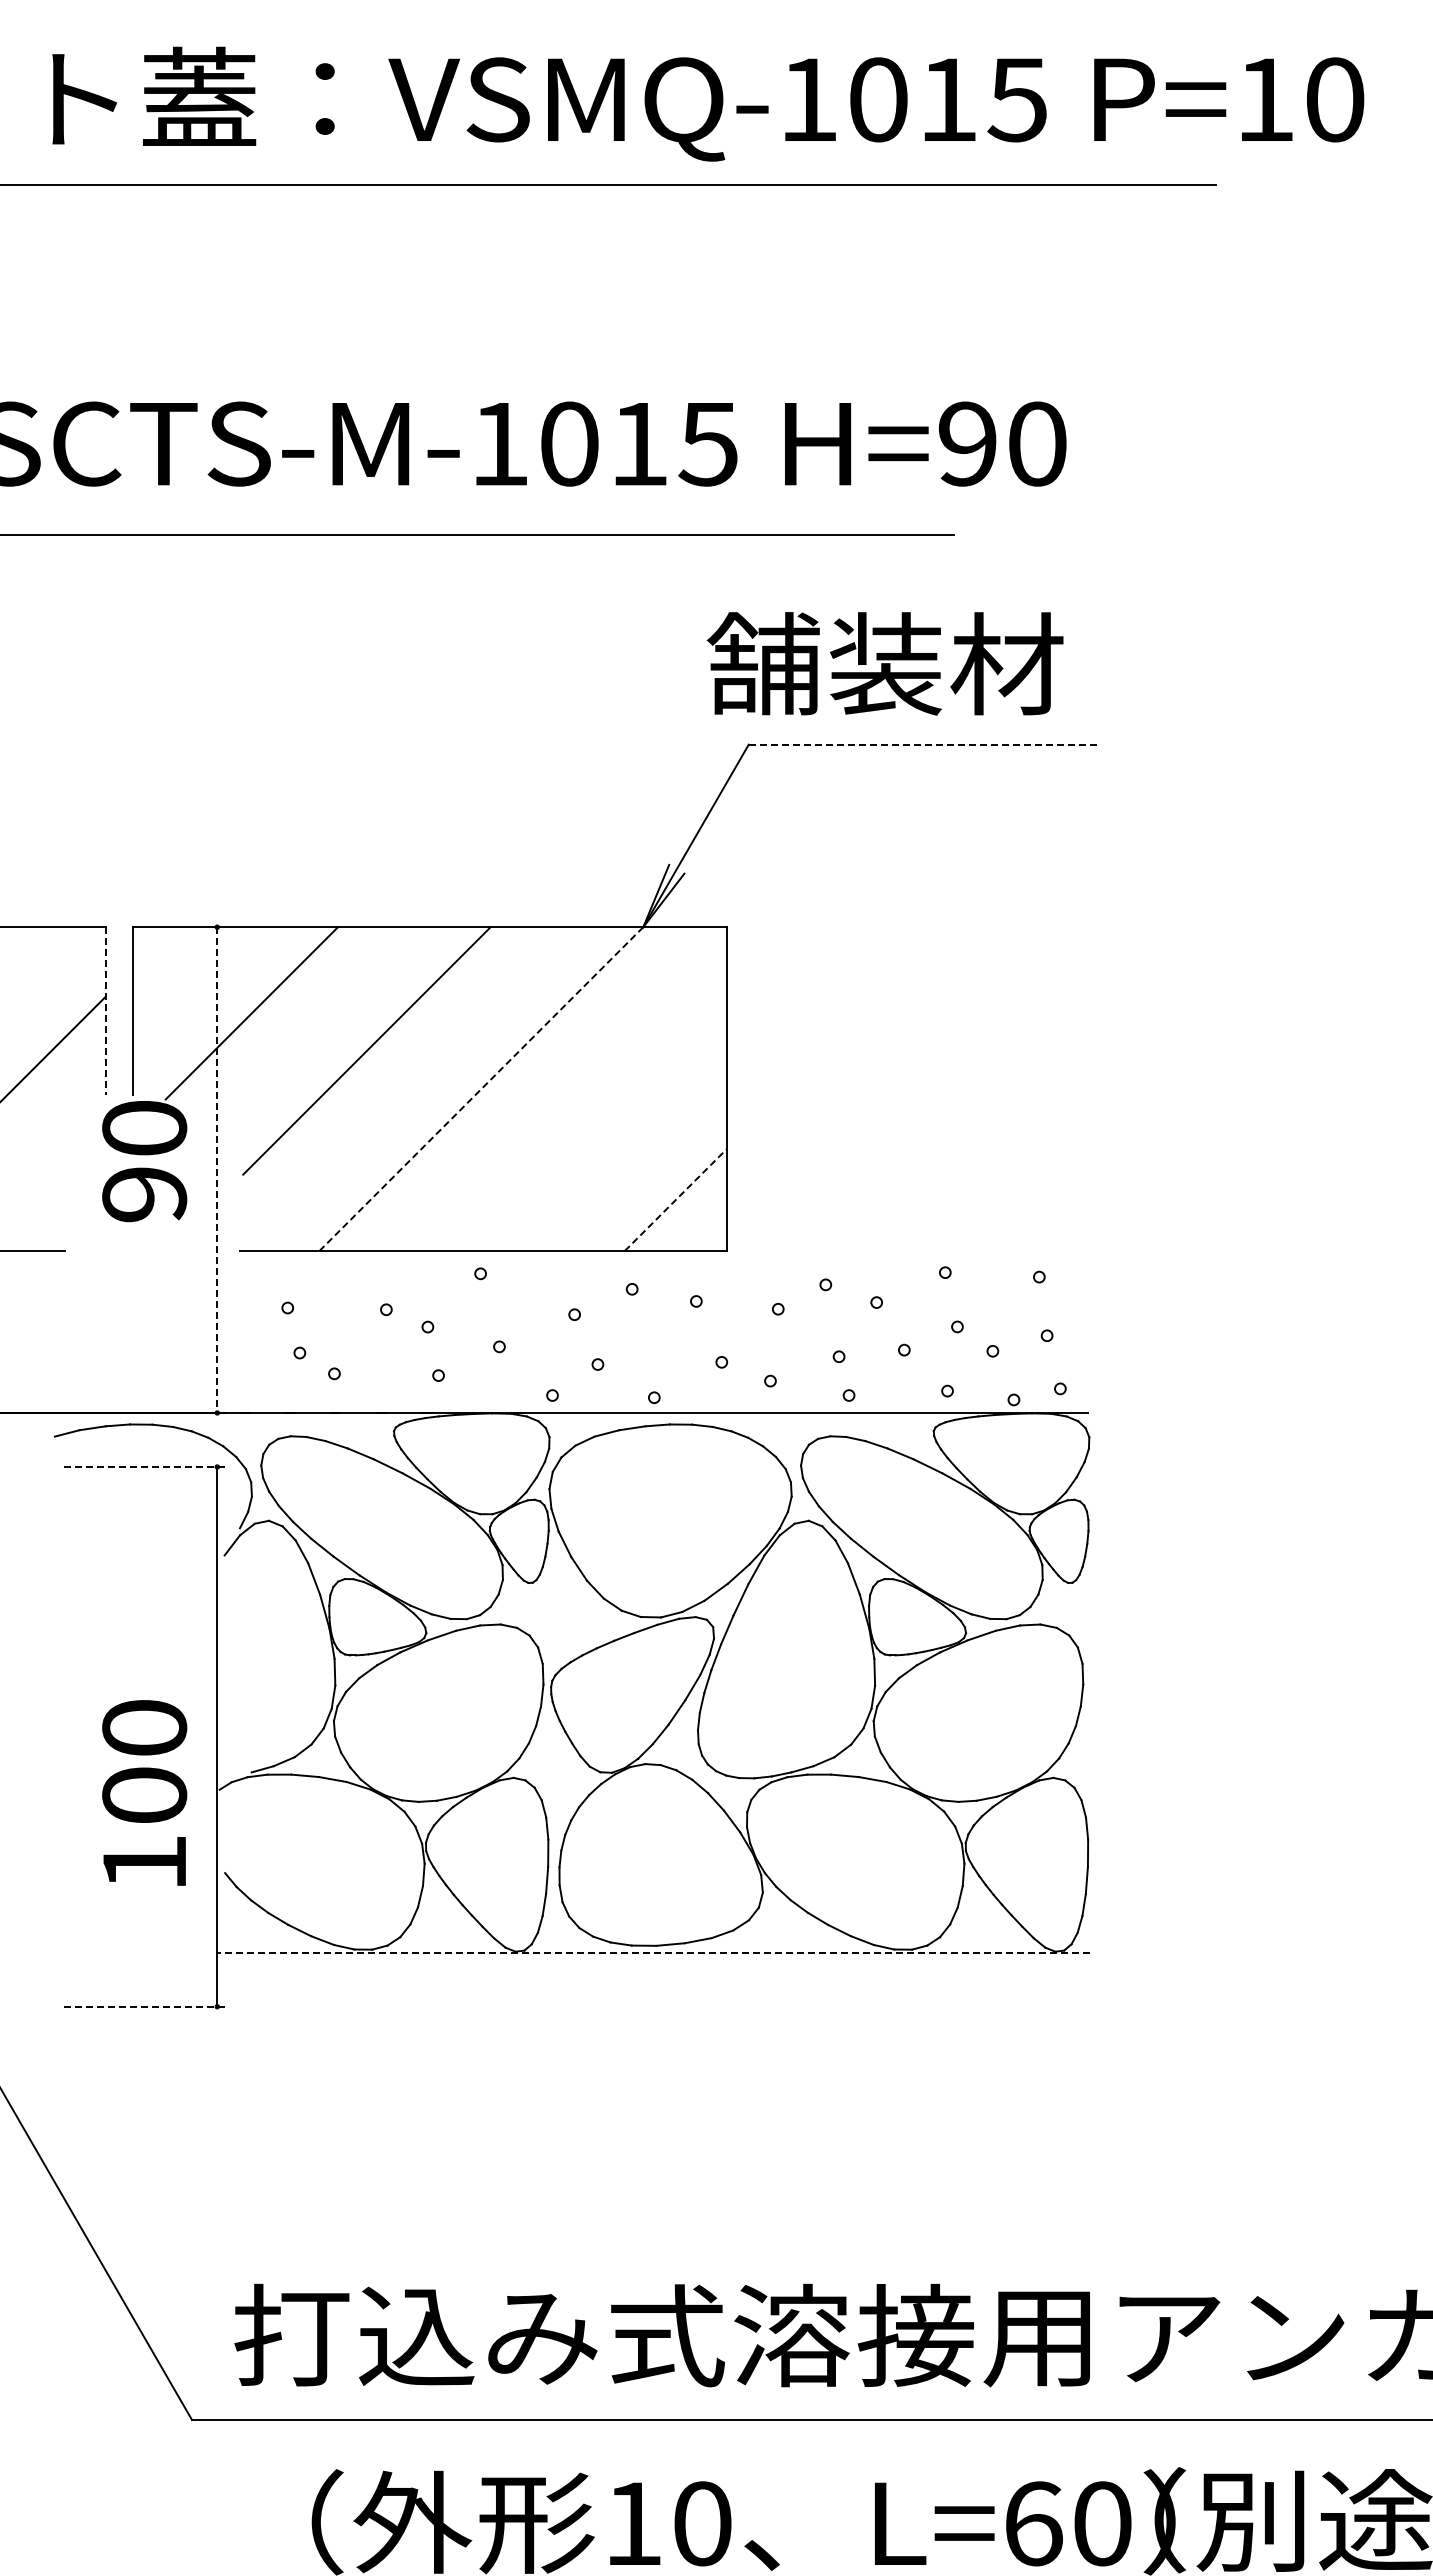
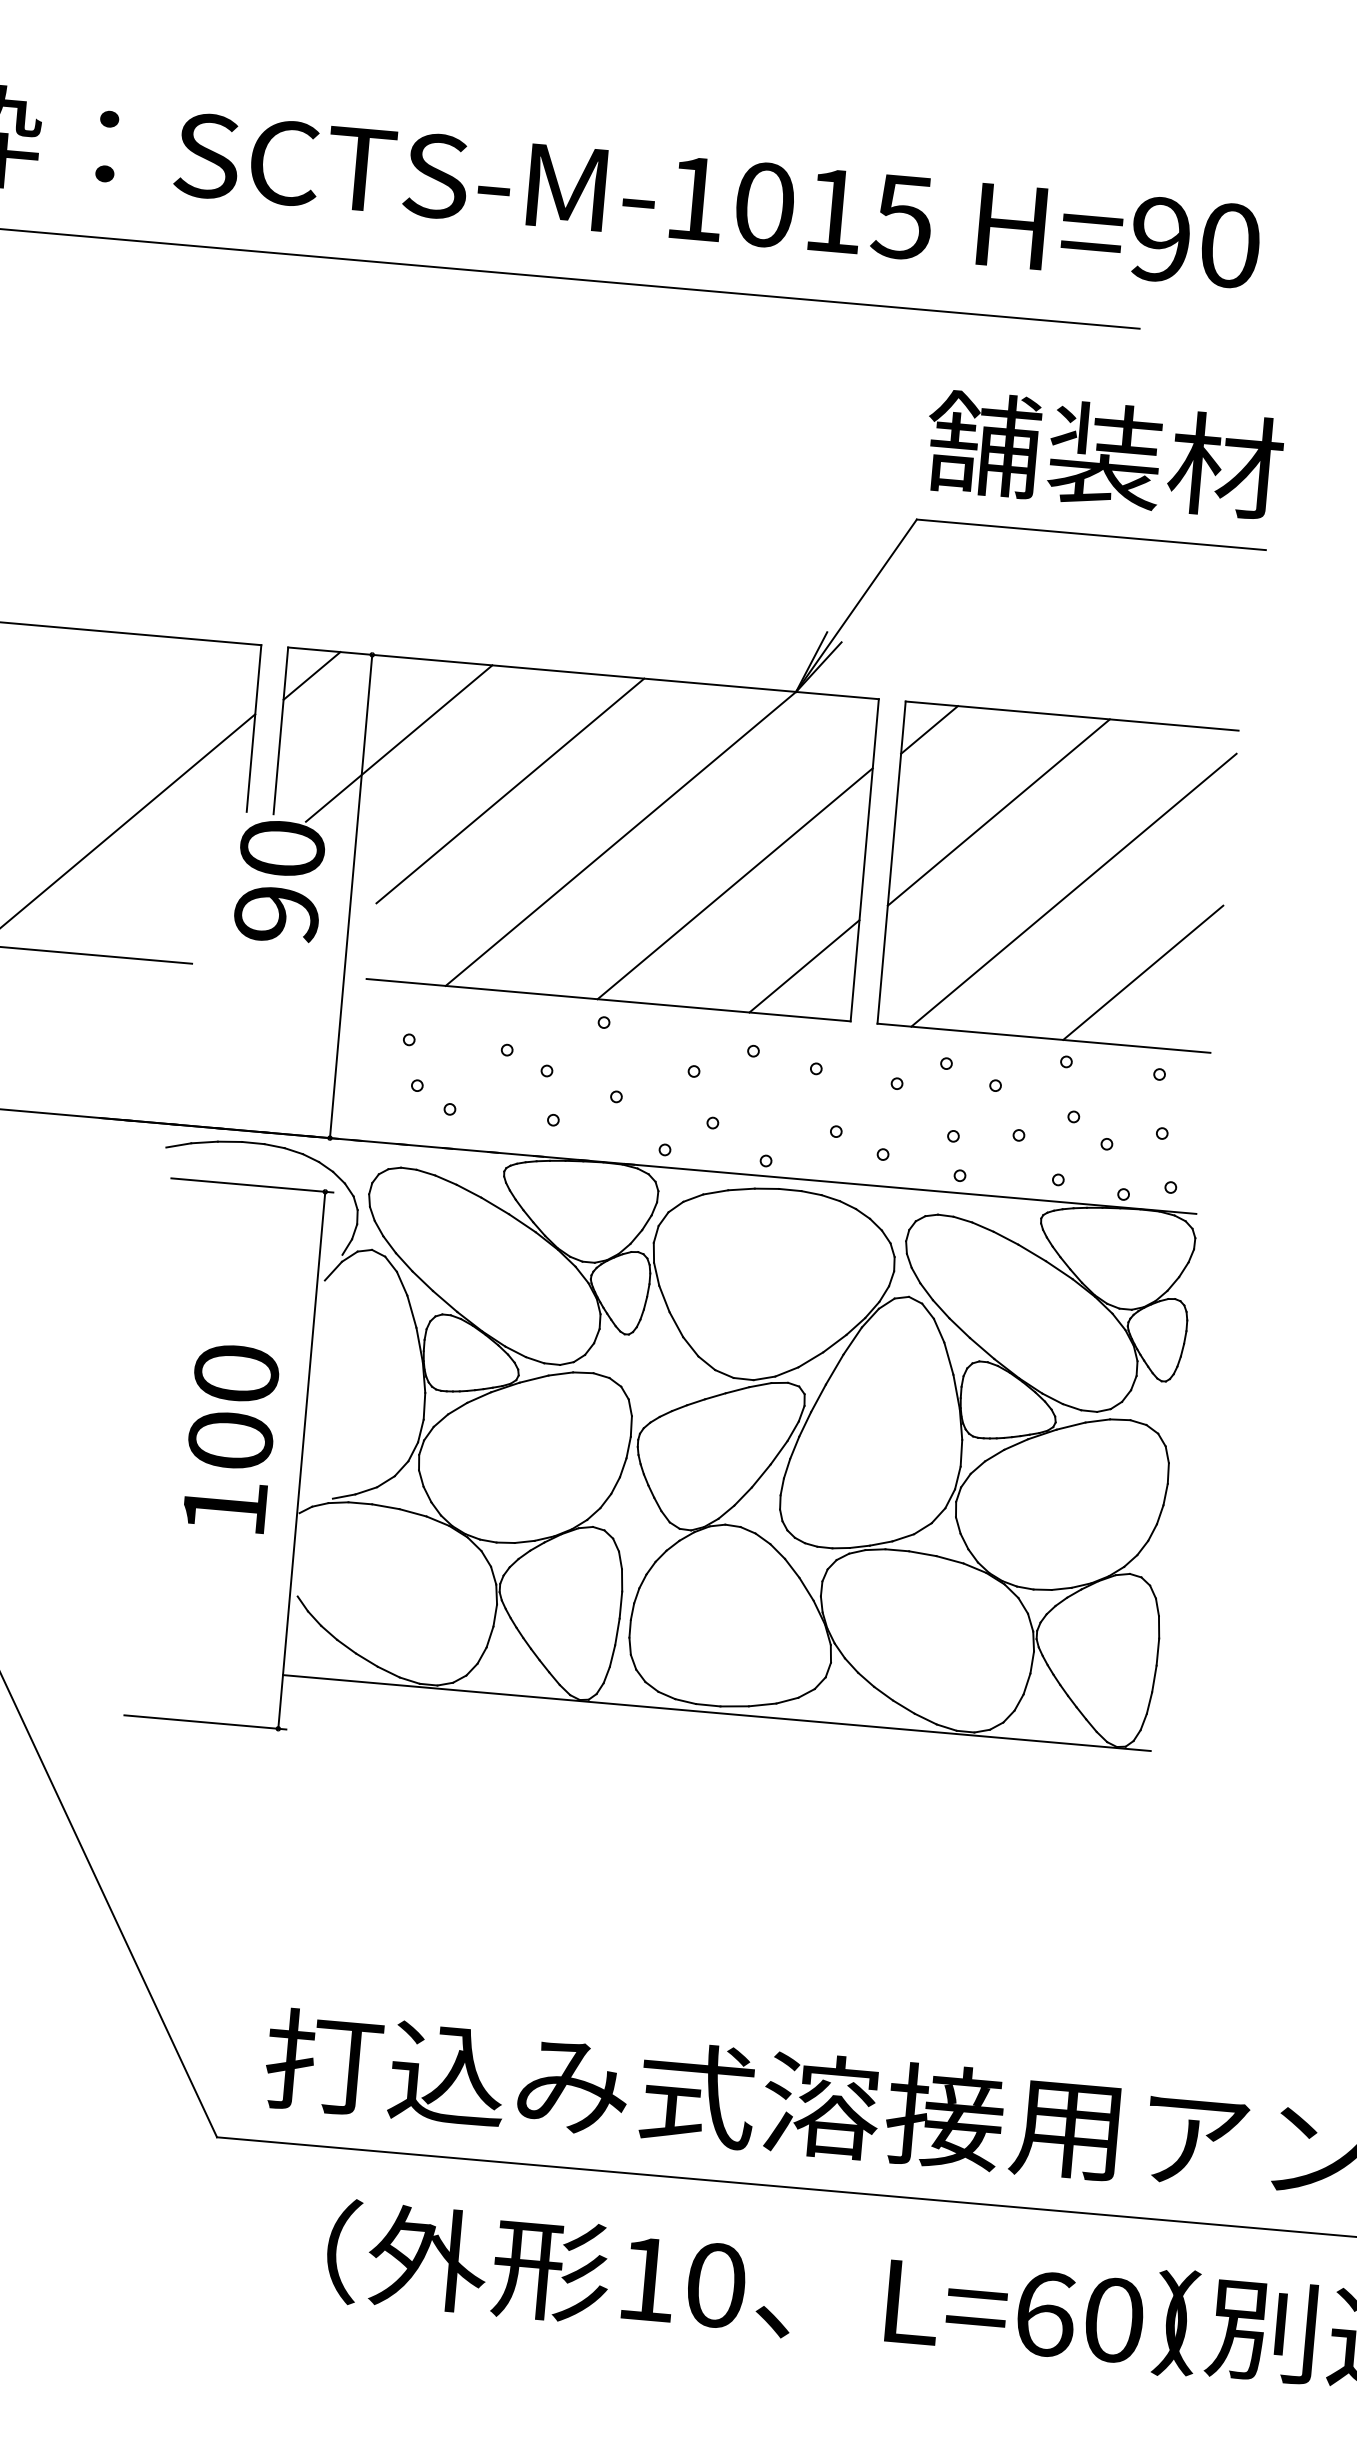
text: (884, 663) -> (1103, 454), moved
line: (924, 744) -> (1091, 534), dashed -> solid
line: (158, 953) -> (311, 675), added
line: (105, 1010) -> (253, 728), dashed -> solid
line: (481, 1088) -> (621, 838), dashed -> solid
part: (934, 1102) -> (1070, 891), added
line: (599, 1123) -> (735, 883), added
line: (217, 1170) -> (351, 896), dashed -> solid
line: (675, 1200) -> (804, 966), dashed -> solid
line: (143, 1466) -> (251, 1184), dashed -> solid
text: (144, 1792) -> (230, 1437), moved
line: (652, 1952) -> (715, 1712), dashed -> solid
line: (143, 2006) -> (204, 1722), dashed -> solid

